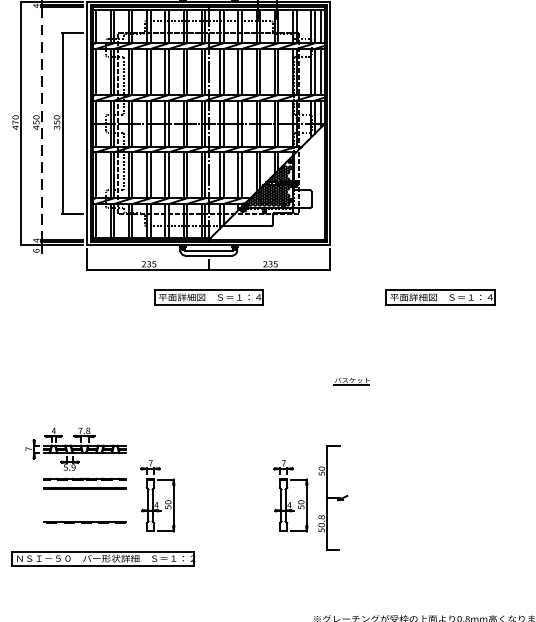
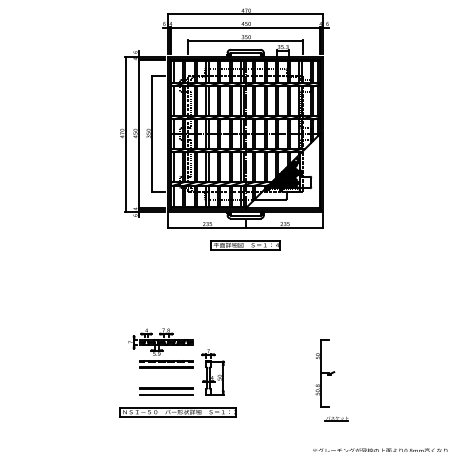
line: (42, 124) -> (139, 134), dashed -> solid
part: (440, 297) -> (393, 245), removed
part: (350, 380) -> (336, 418), moved
part: (289, 496) -> (297, 372), removed
line: (84, 523) -> (166, 389), dashed -> solid
line: (84, 530) -> (166, 394), added

